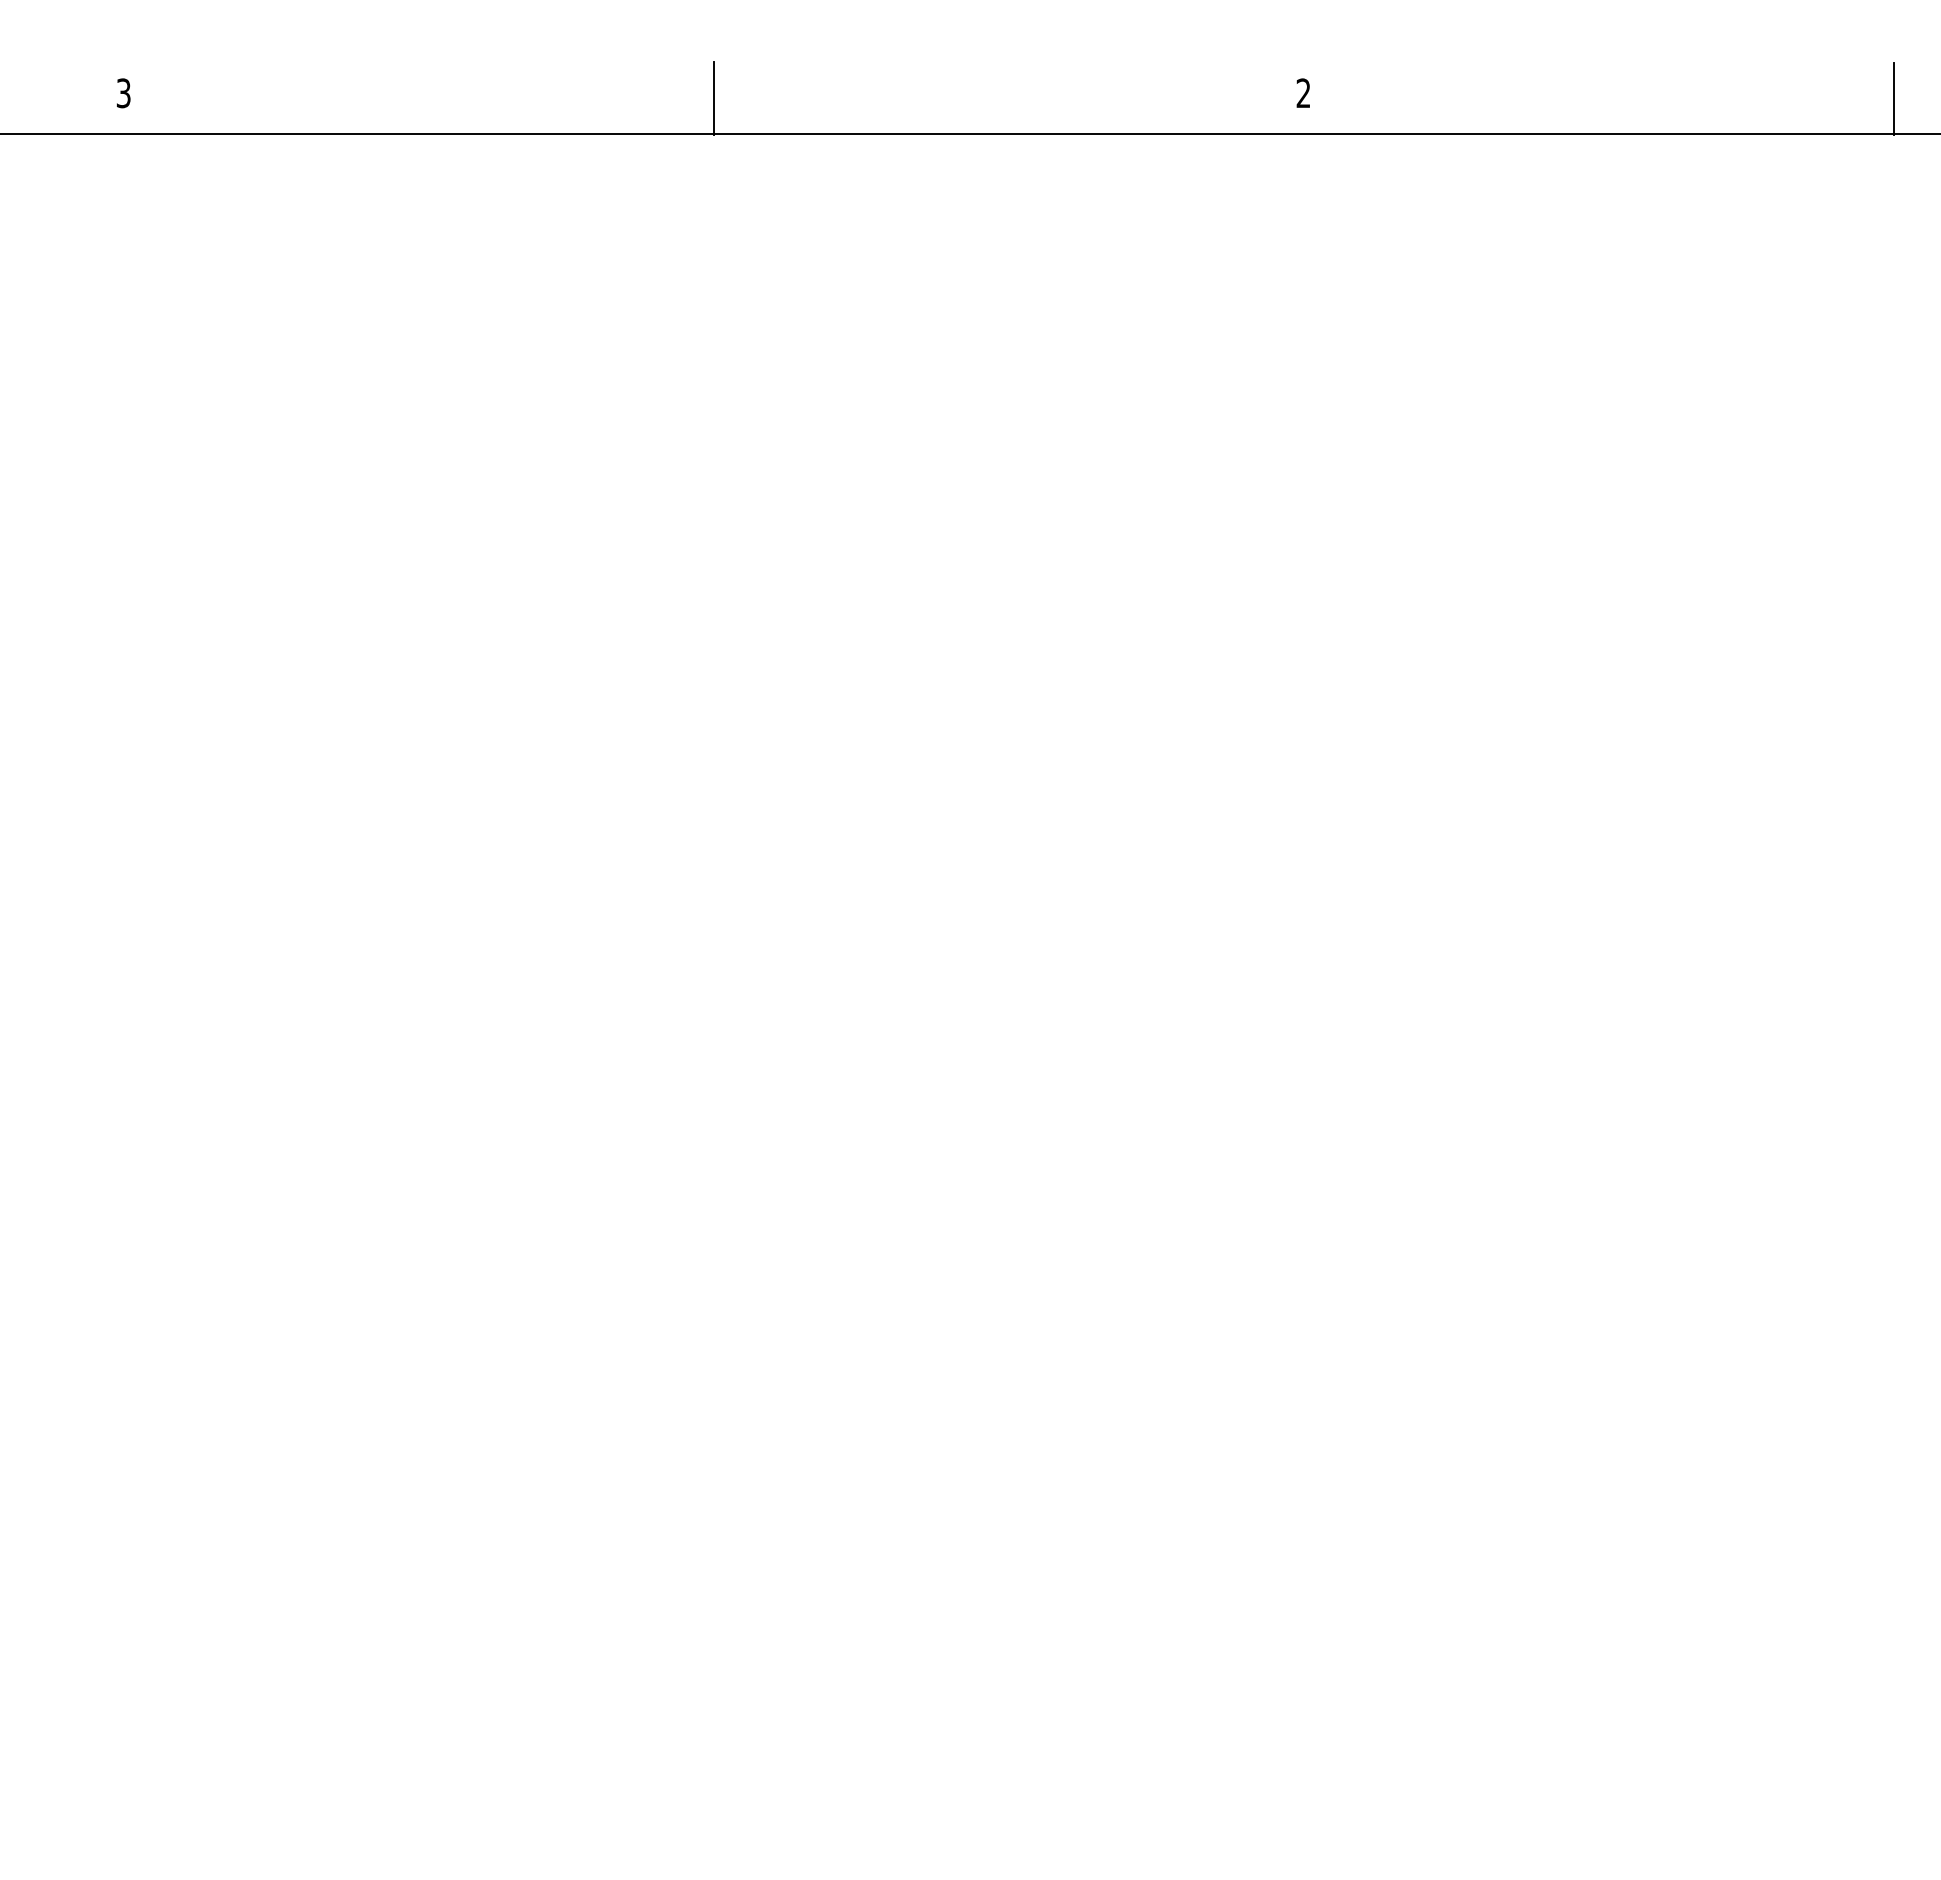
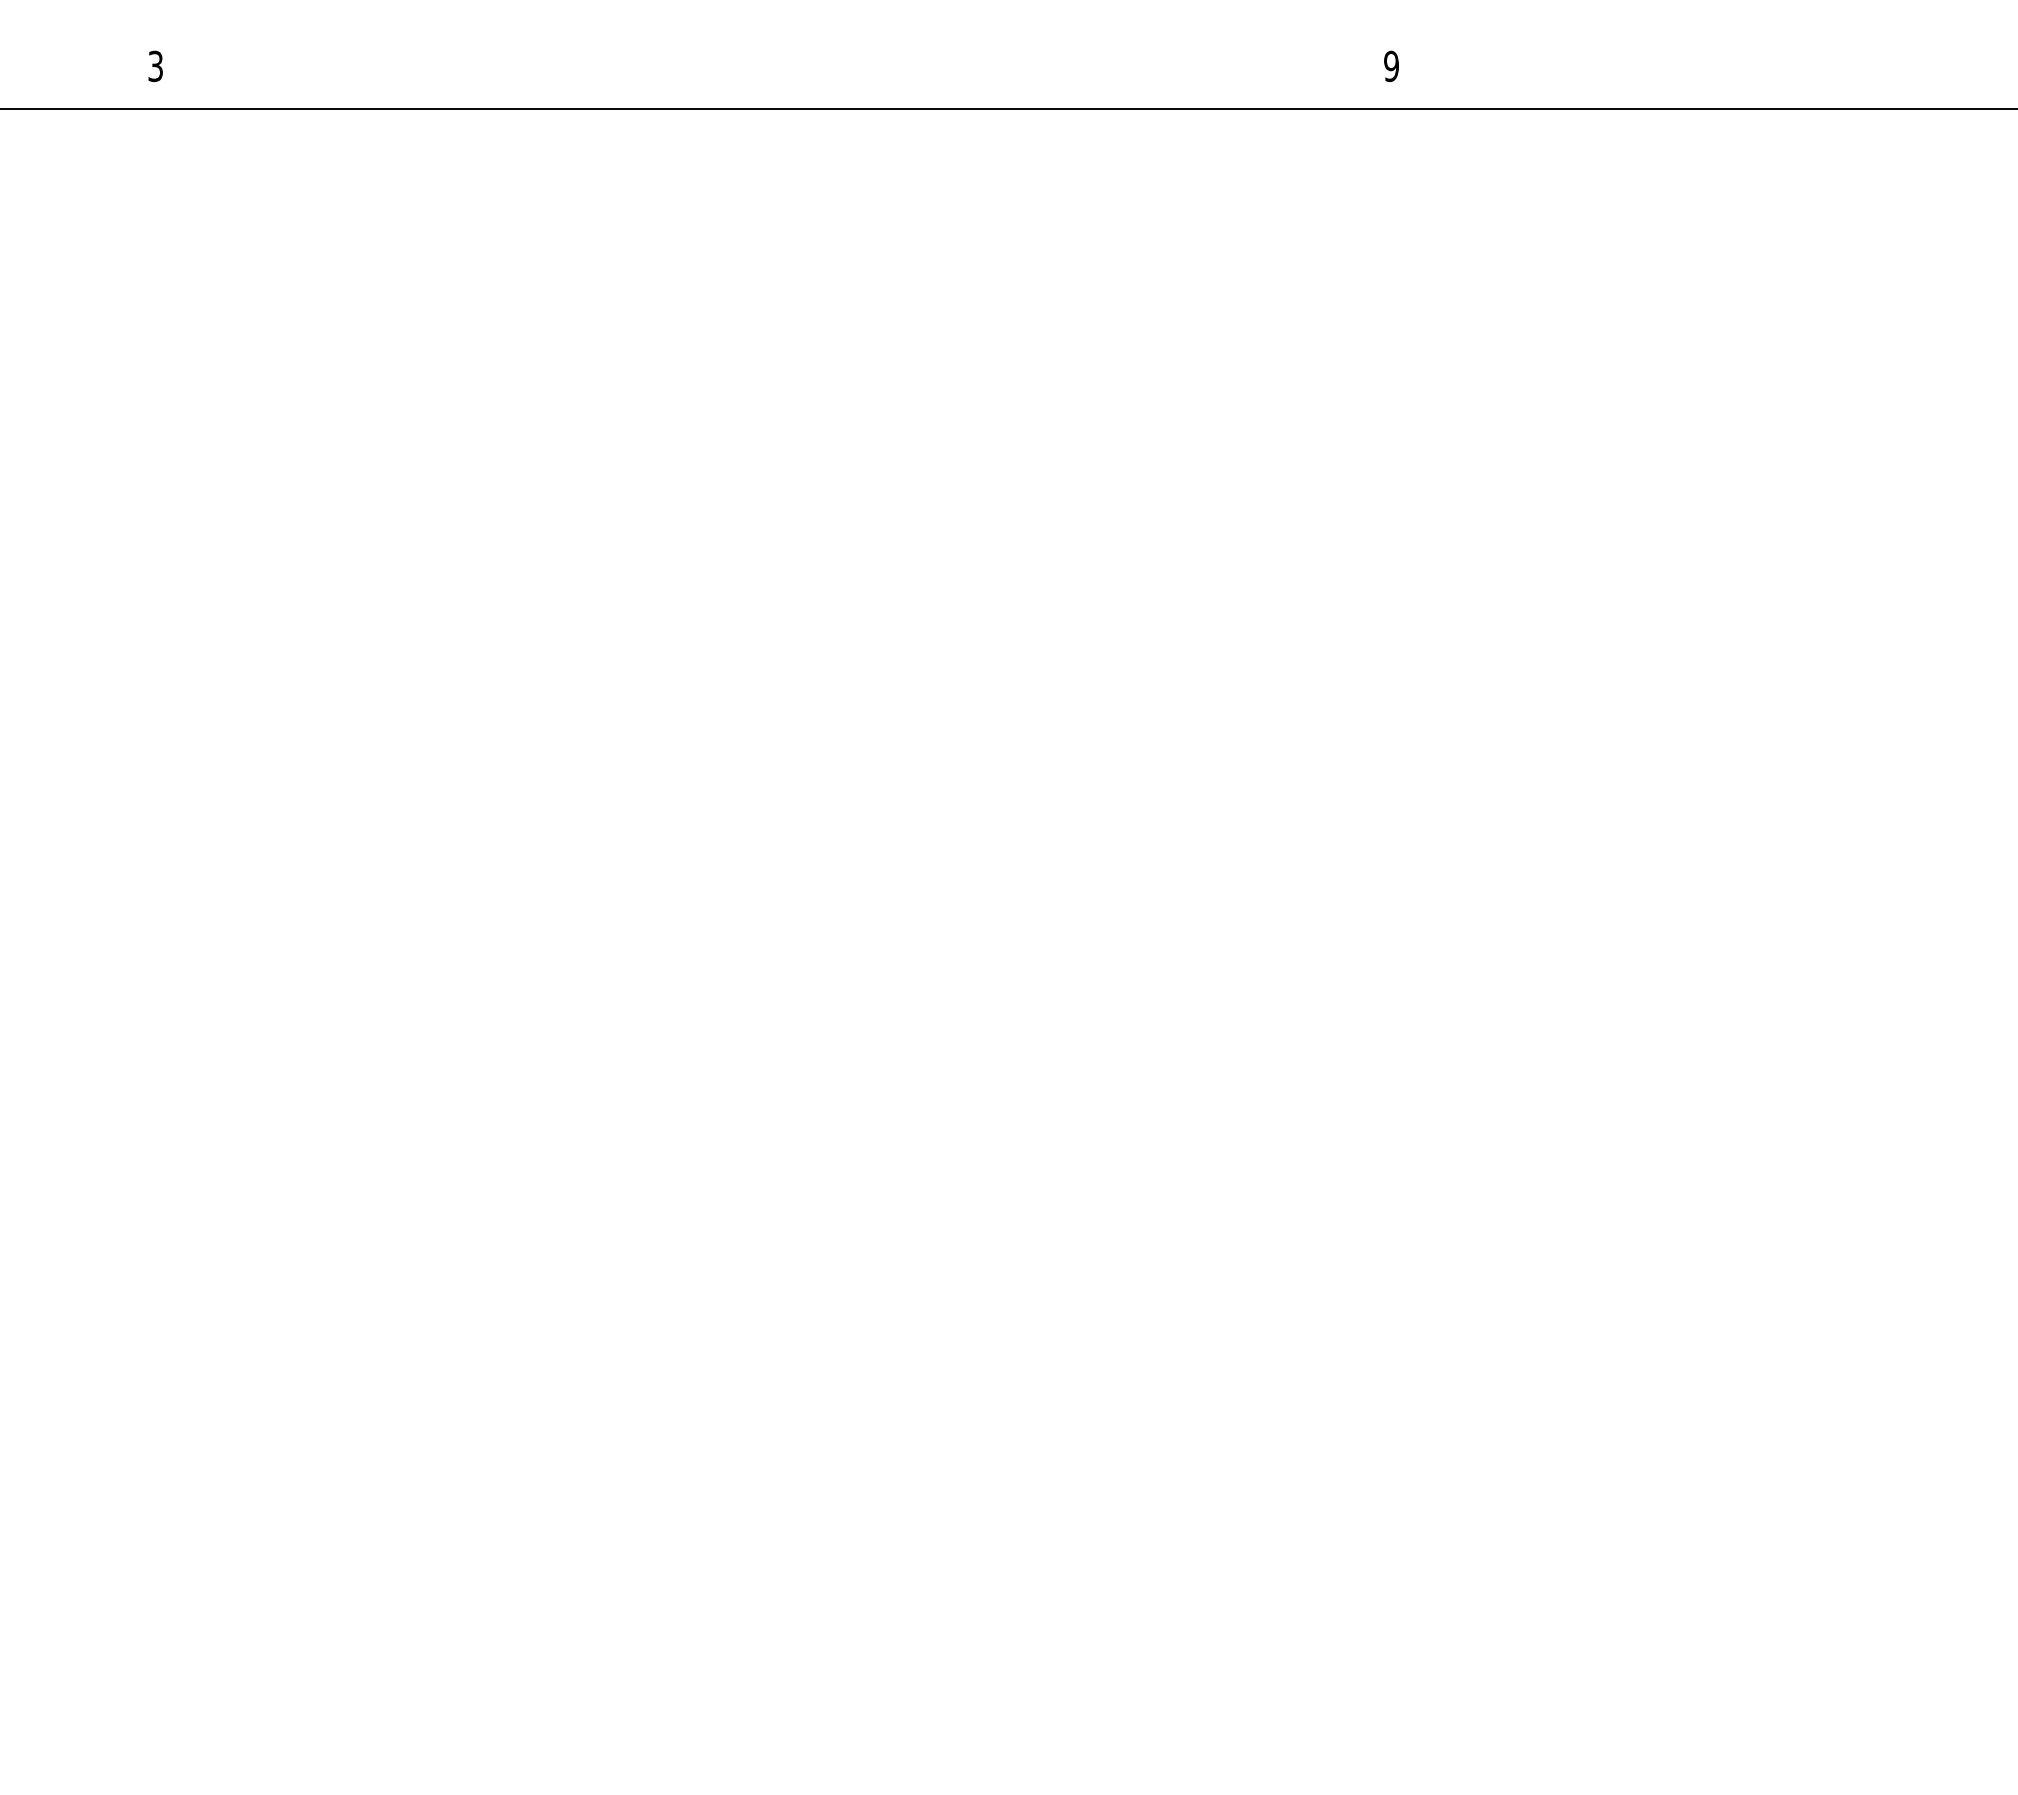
text: (1303, 93) -> (1391, 66), 2 -> 9
line: (713, 98) -> (773, 71), removed
line: (1894, 98) -> (2010, 71), removed

